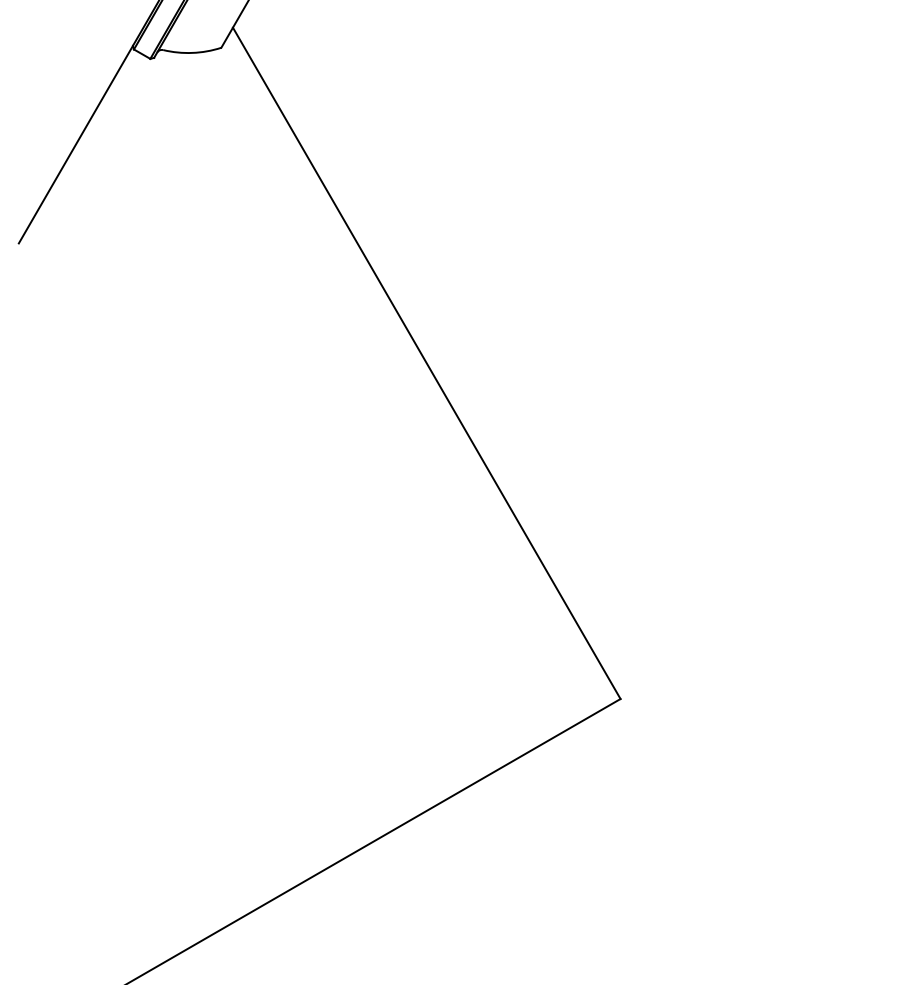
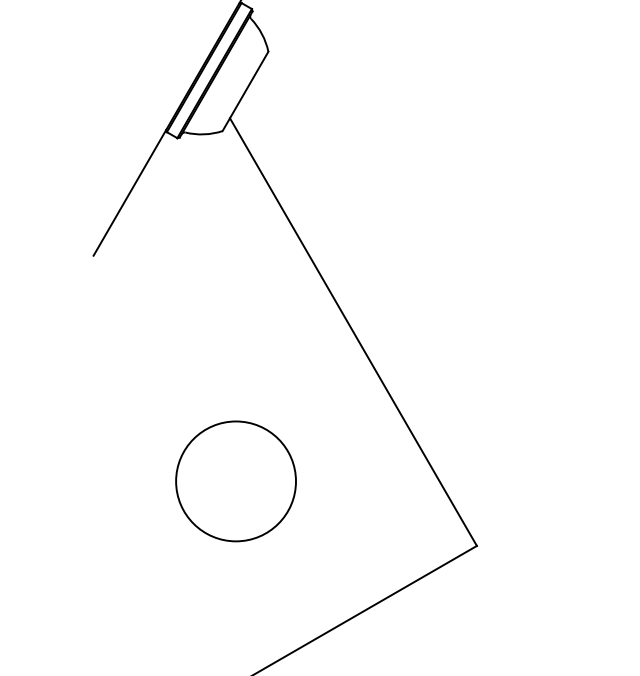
circle: (241, 597) -> (235, 481), added

